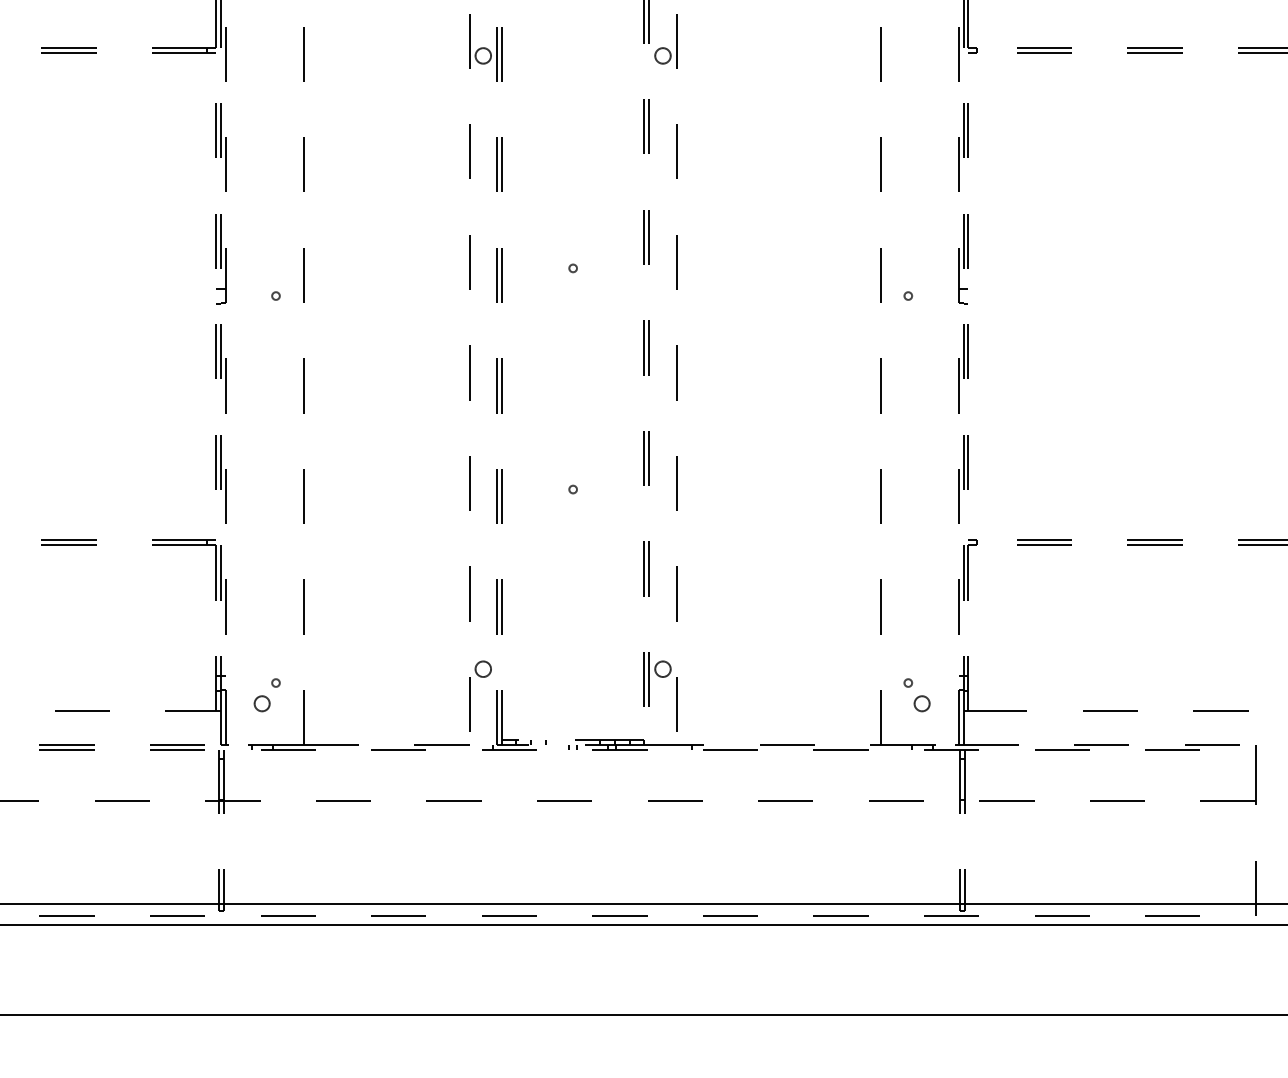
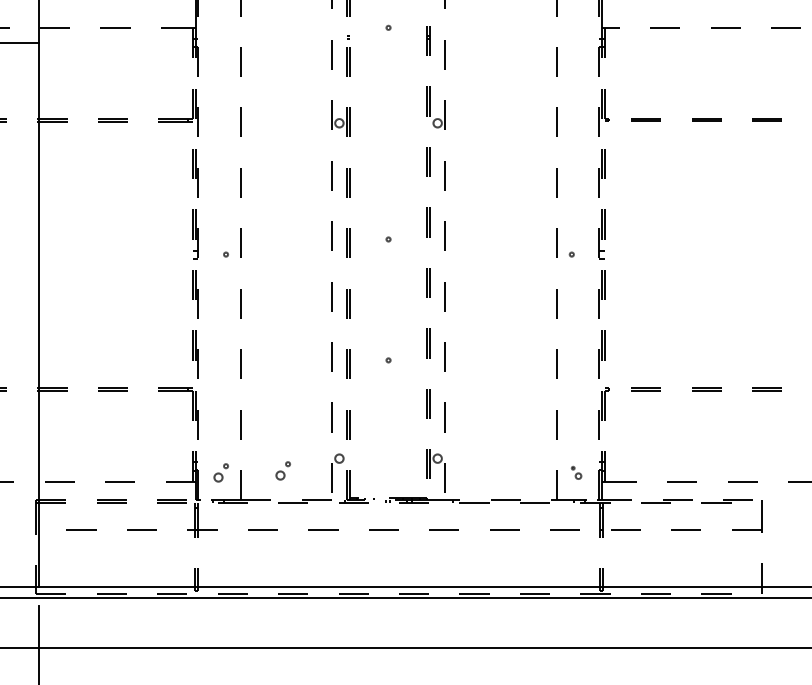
part: (379, 690) -> (282, 470), added
part: (916, 694) -> (576, 472), size x0.7

